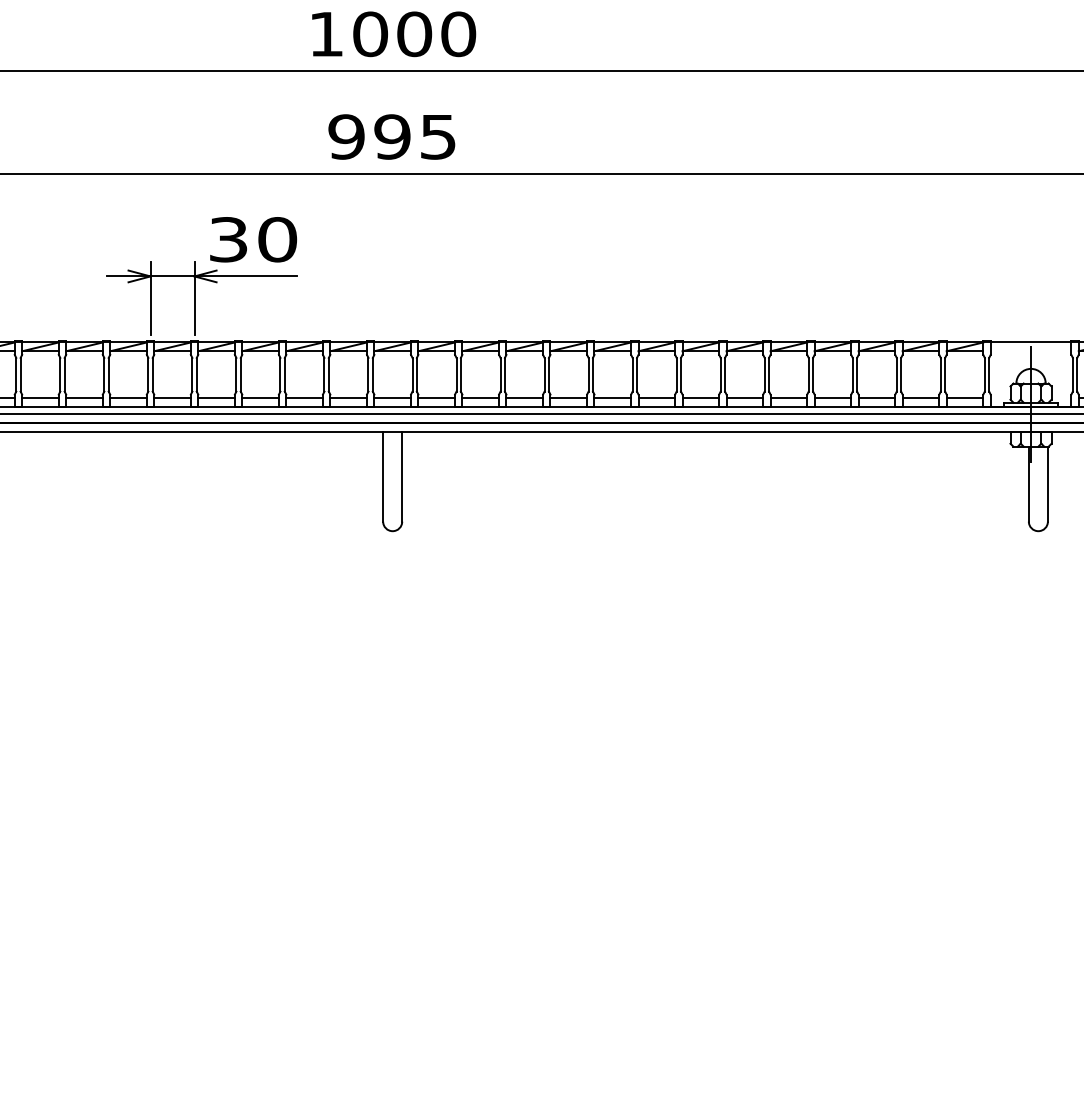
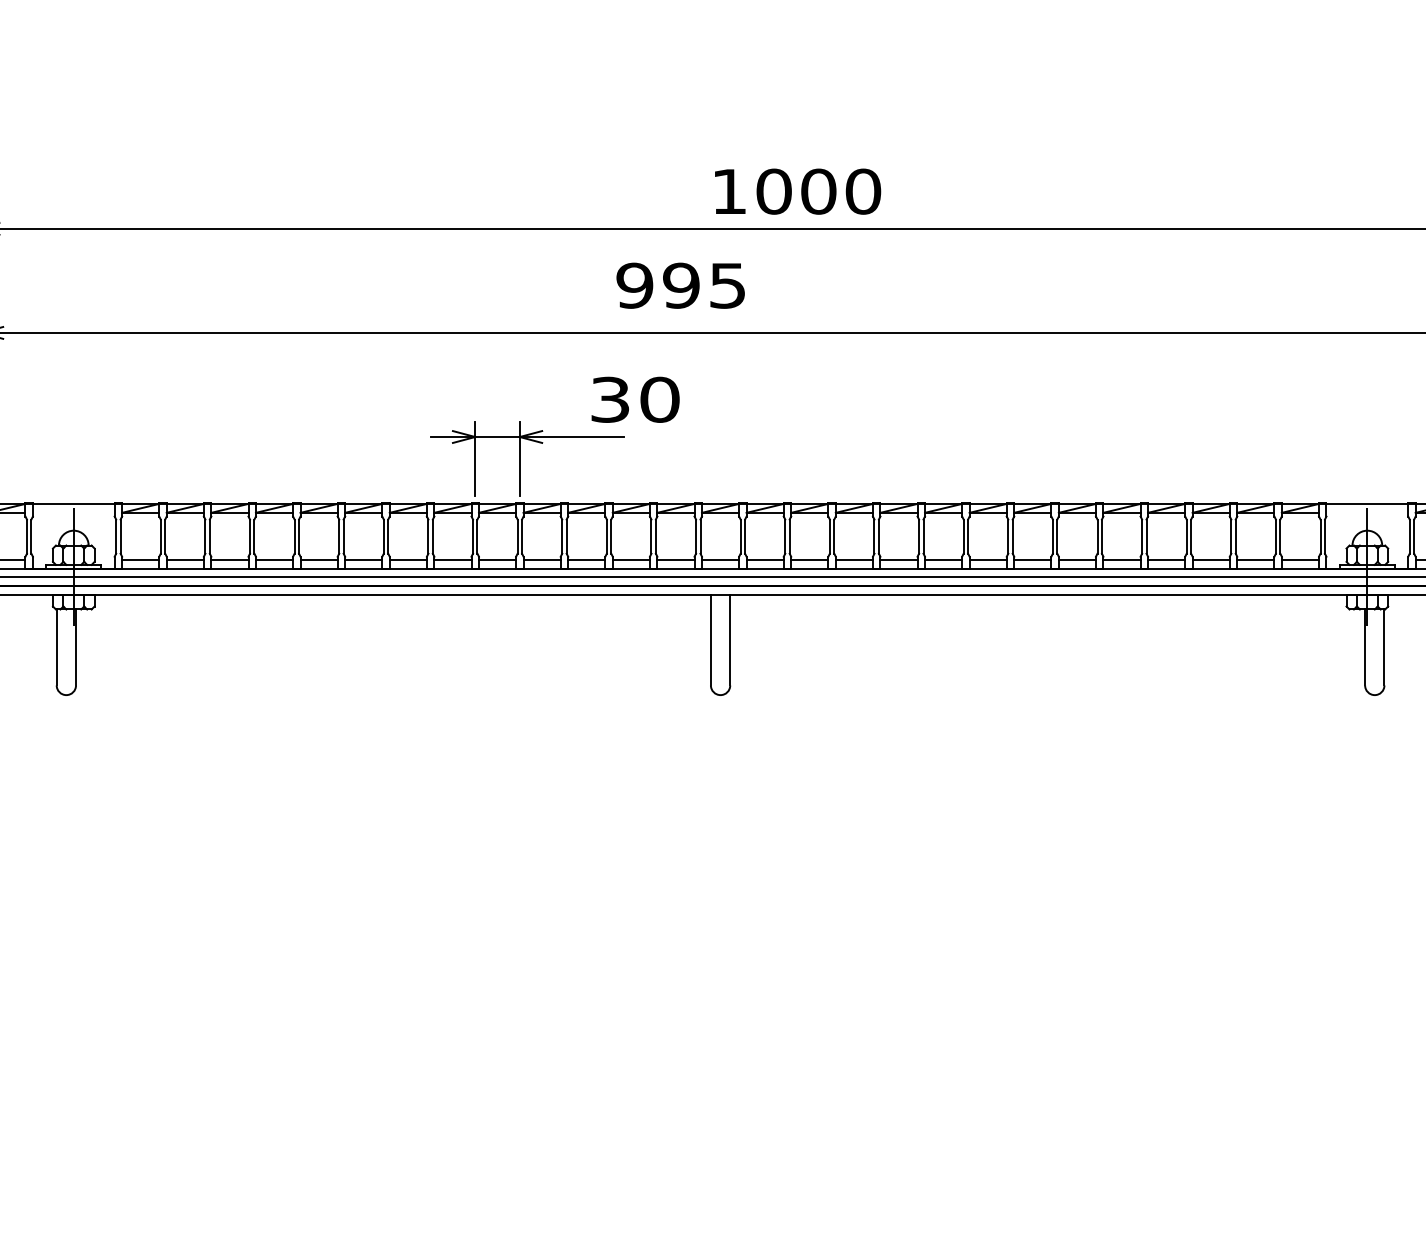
text: (394, 34) -> (798, 191), moved
text: (391, 136) -> (680, 285), moved
text: (253, 239) -> (635, 399), moved

